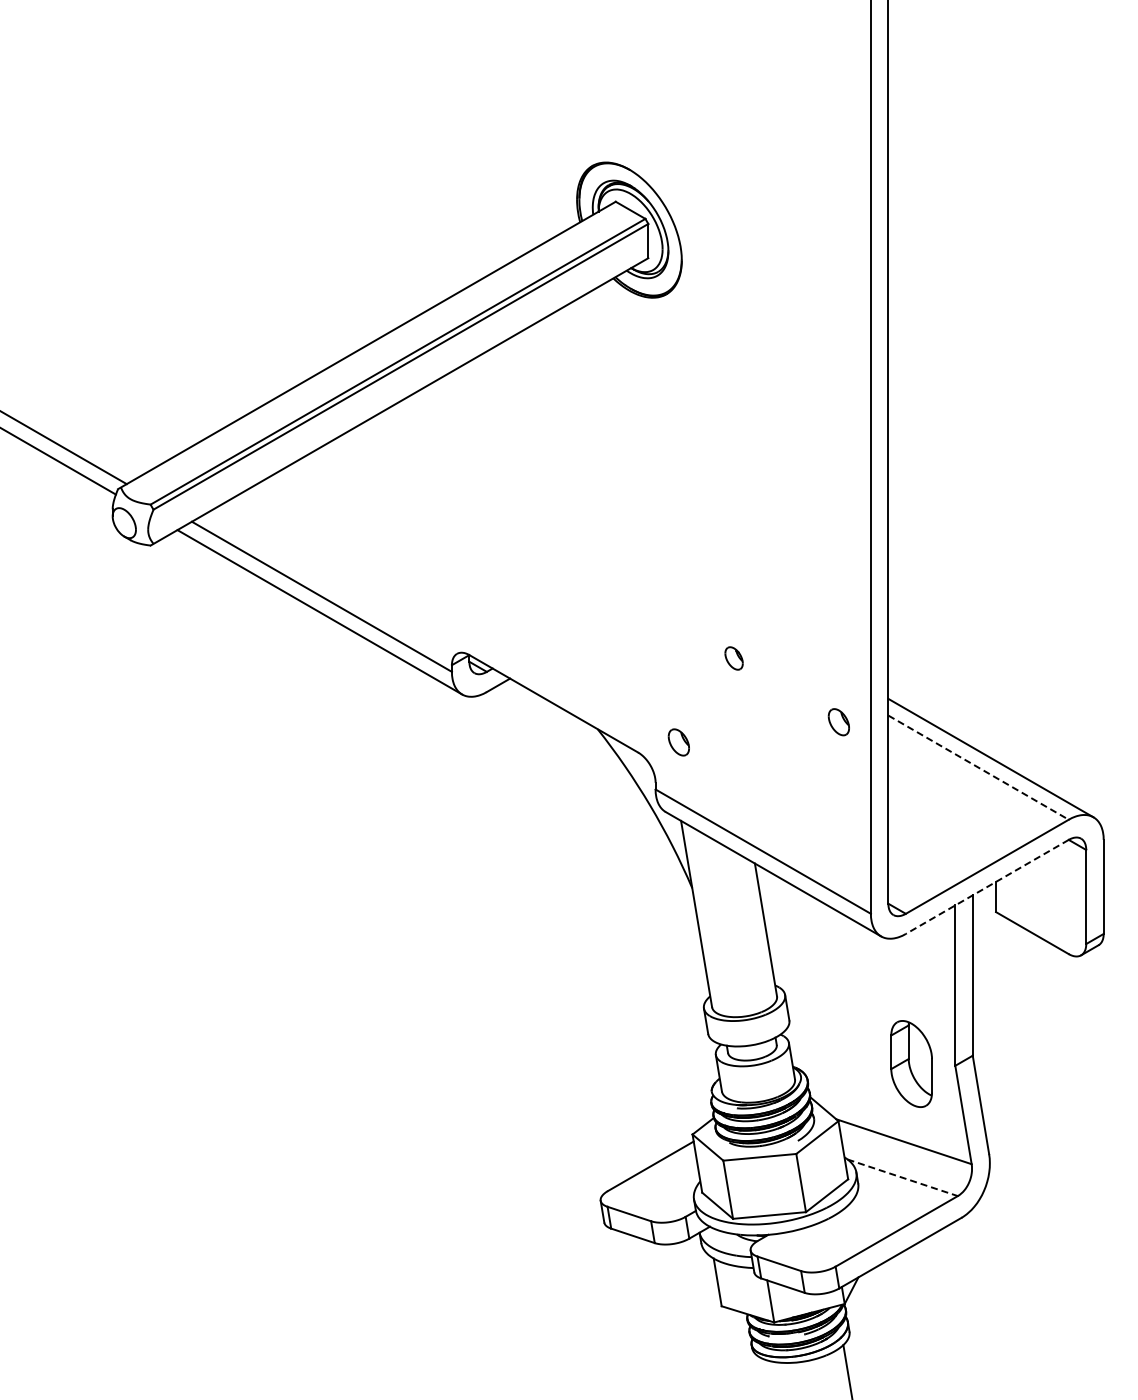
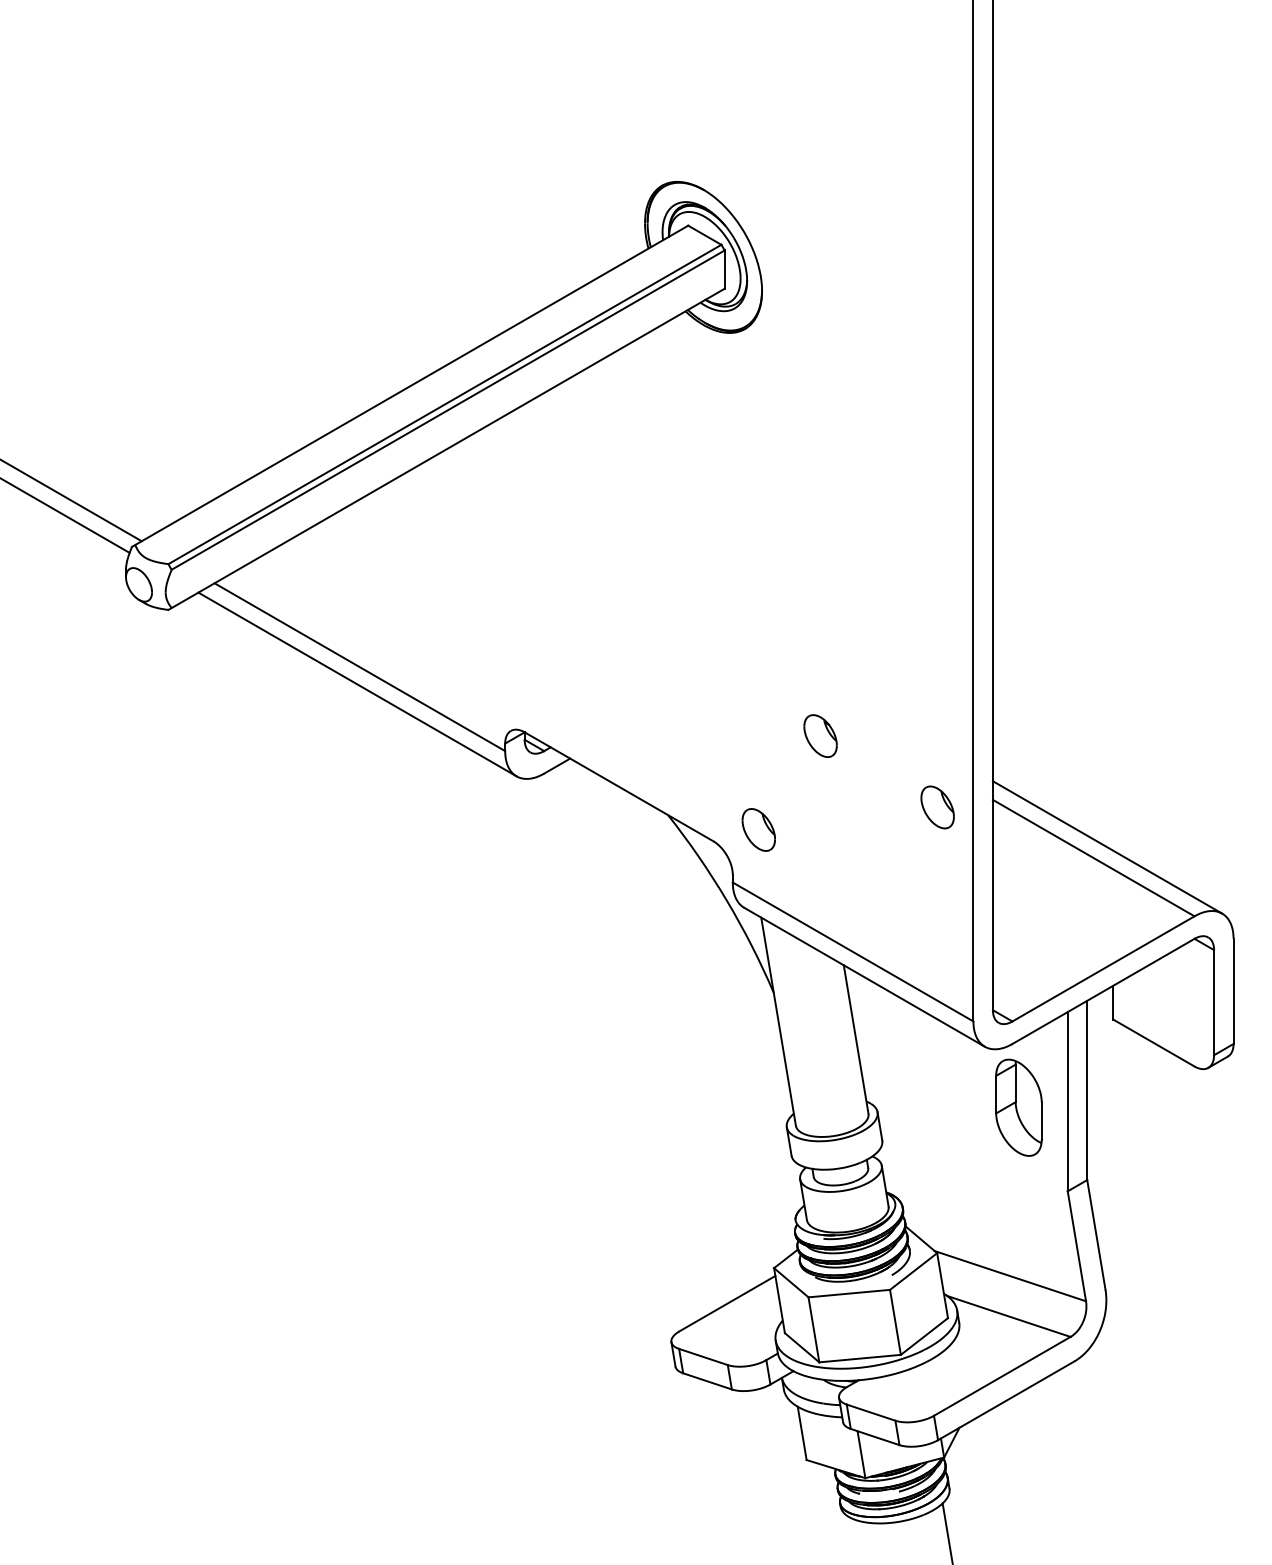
part: (733, 658) -> (819, 736), size x1.67
part: (838, 721) -> (937, 806), size x1.43
part: (678, 742) -> (758, 829), size x1.43
line: (979, 767) -> (1094, 857), dashed -> solid
line: (986, 887) -> (1102, 992), dashed -> solid
part: (911, 1063) -> (1018, 1107), moved
line: (903, 1177) -> (1009, 1316), dashed -> solid

